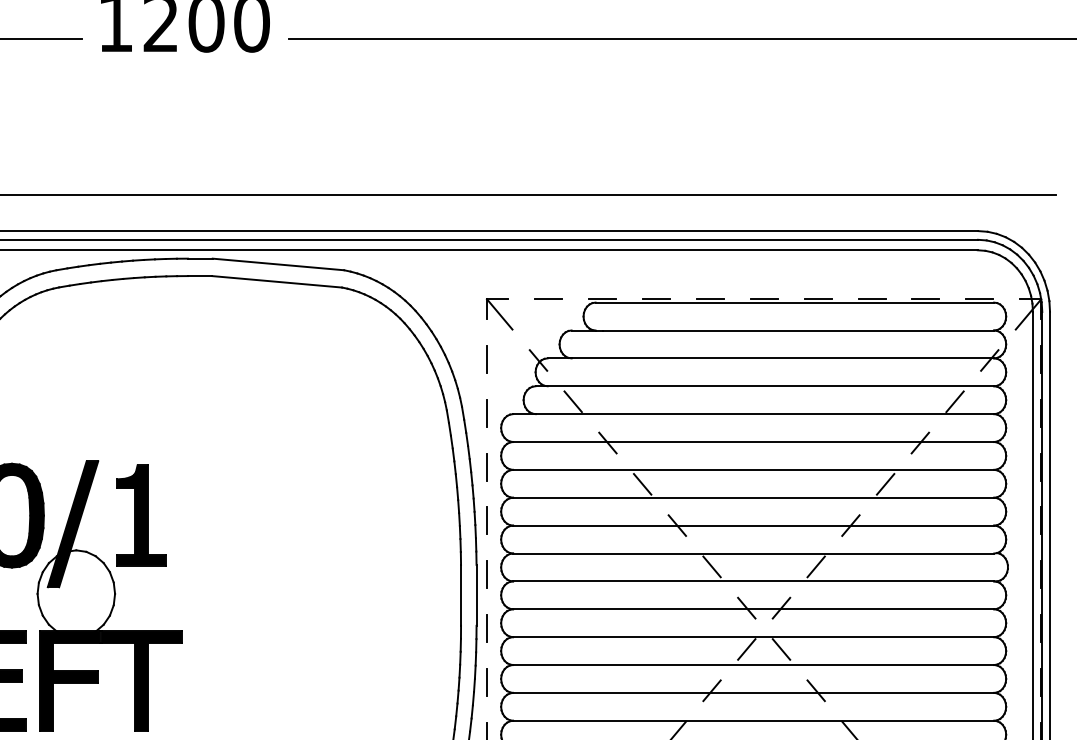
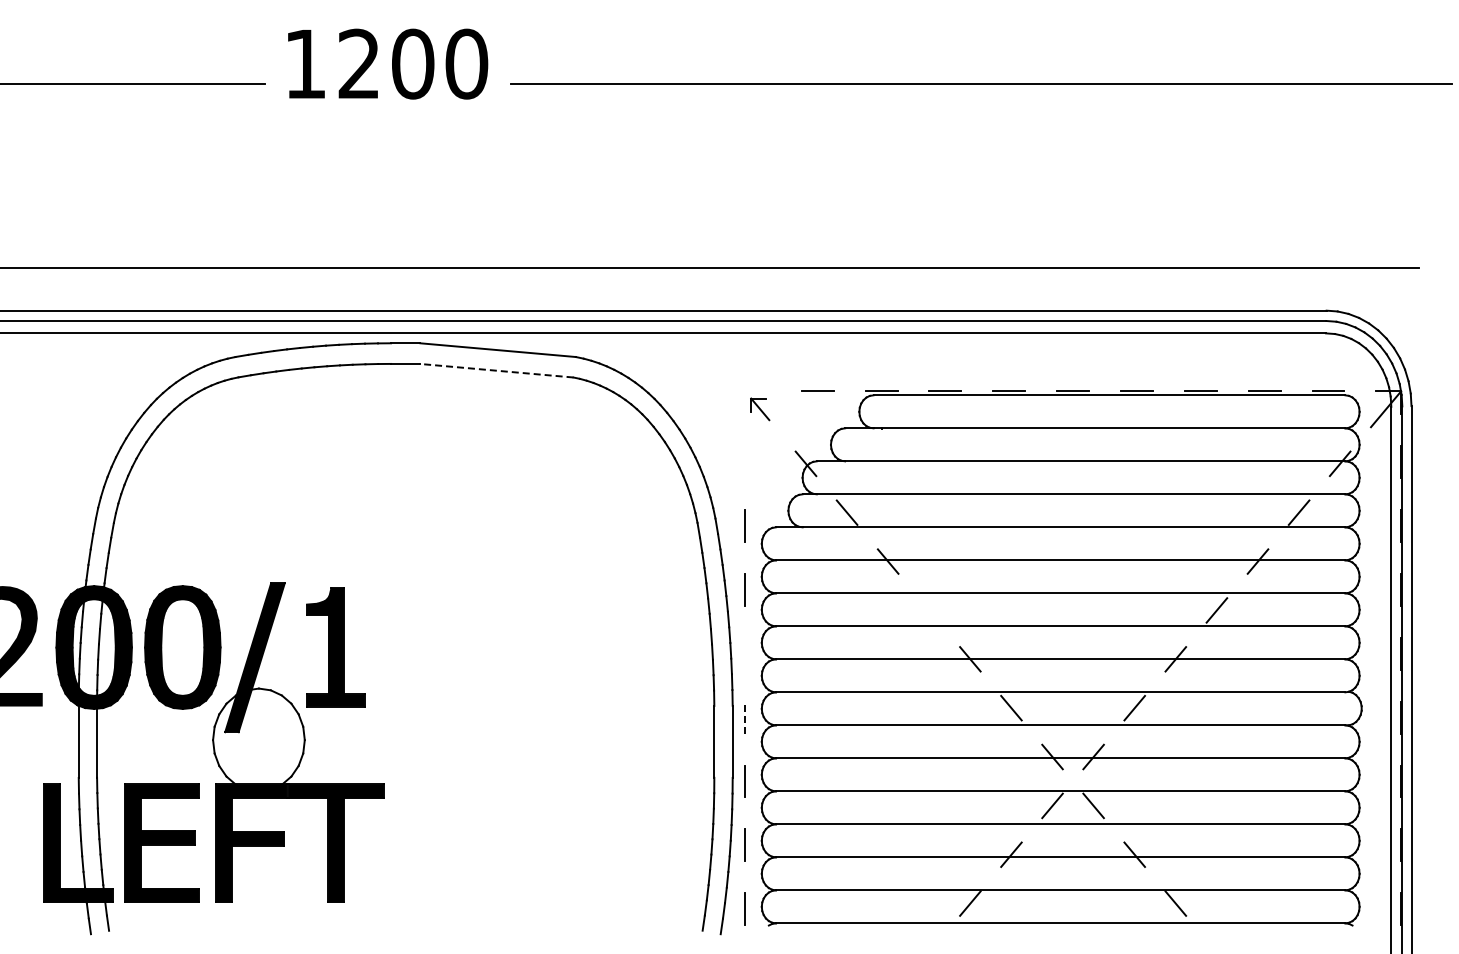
line: (277, 281) -> (496, 370), solid -> dashed
part: (500, 314) -> (760, 409), size x0.6
line: (487, 359) -> (745, 462), removed
line: (642, 484) -> (929, 610), removed
line: (487, 520) -> (745, 653), removed
line: (487, 574) -> (745, 717), solid -> dashed

